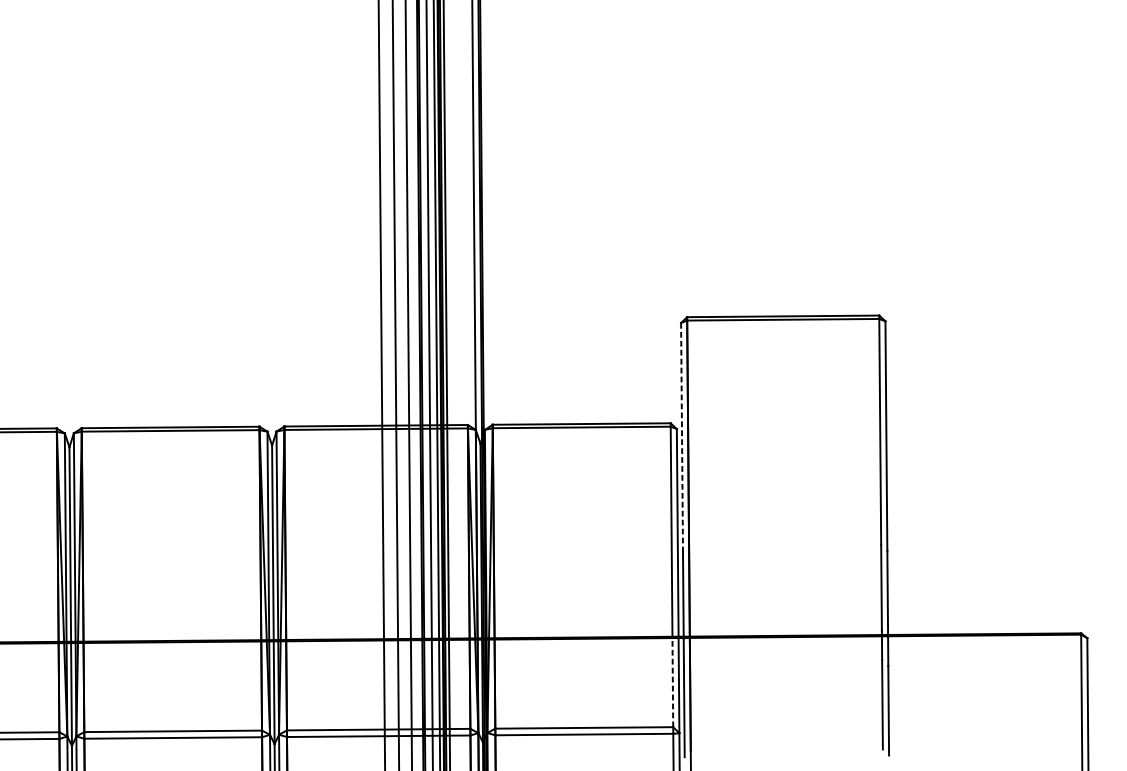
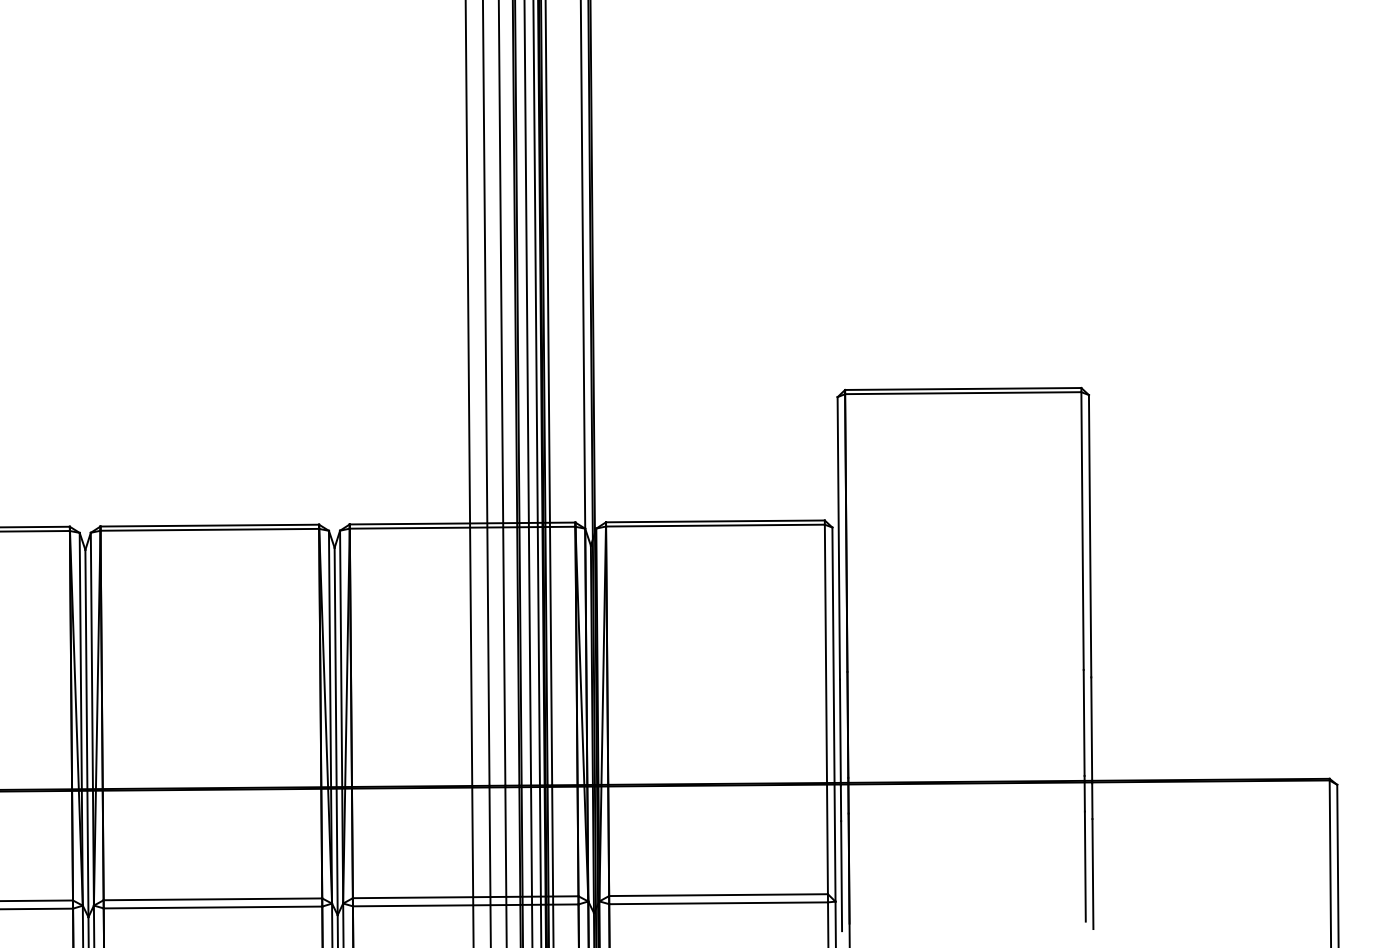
line: (681, 437) -> (838, 538), dashed -> solid
line: (672, 681) -> (827, 838), dashed -> solid

